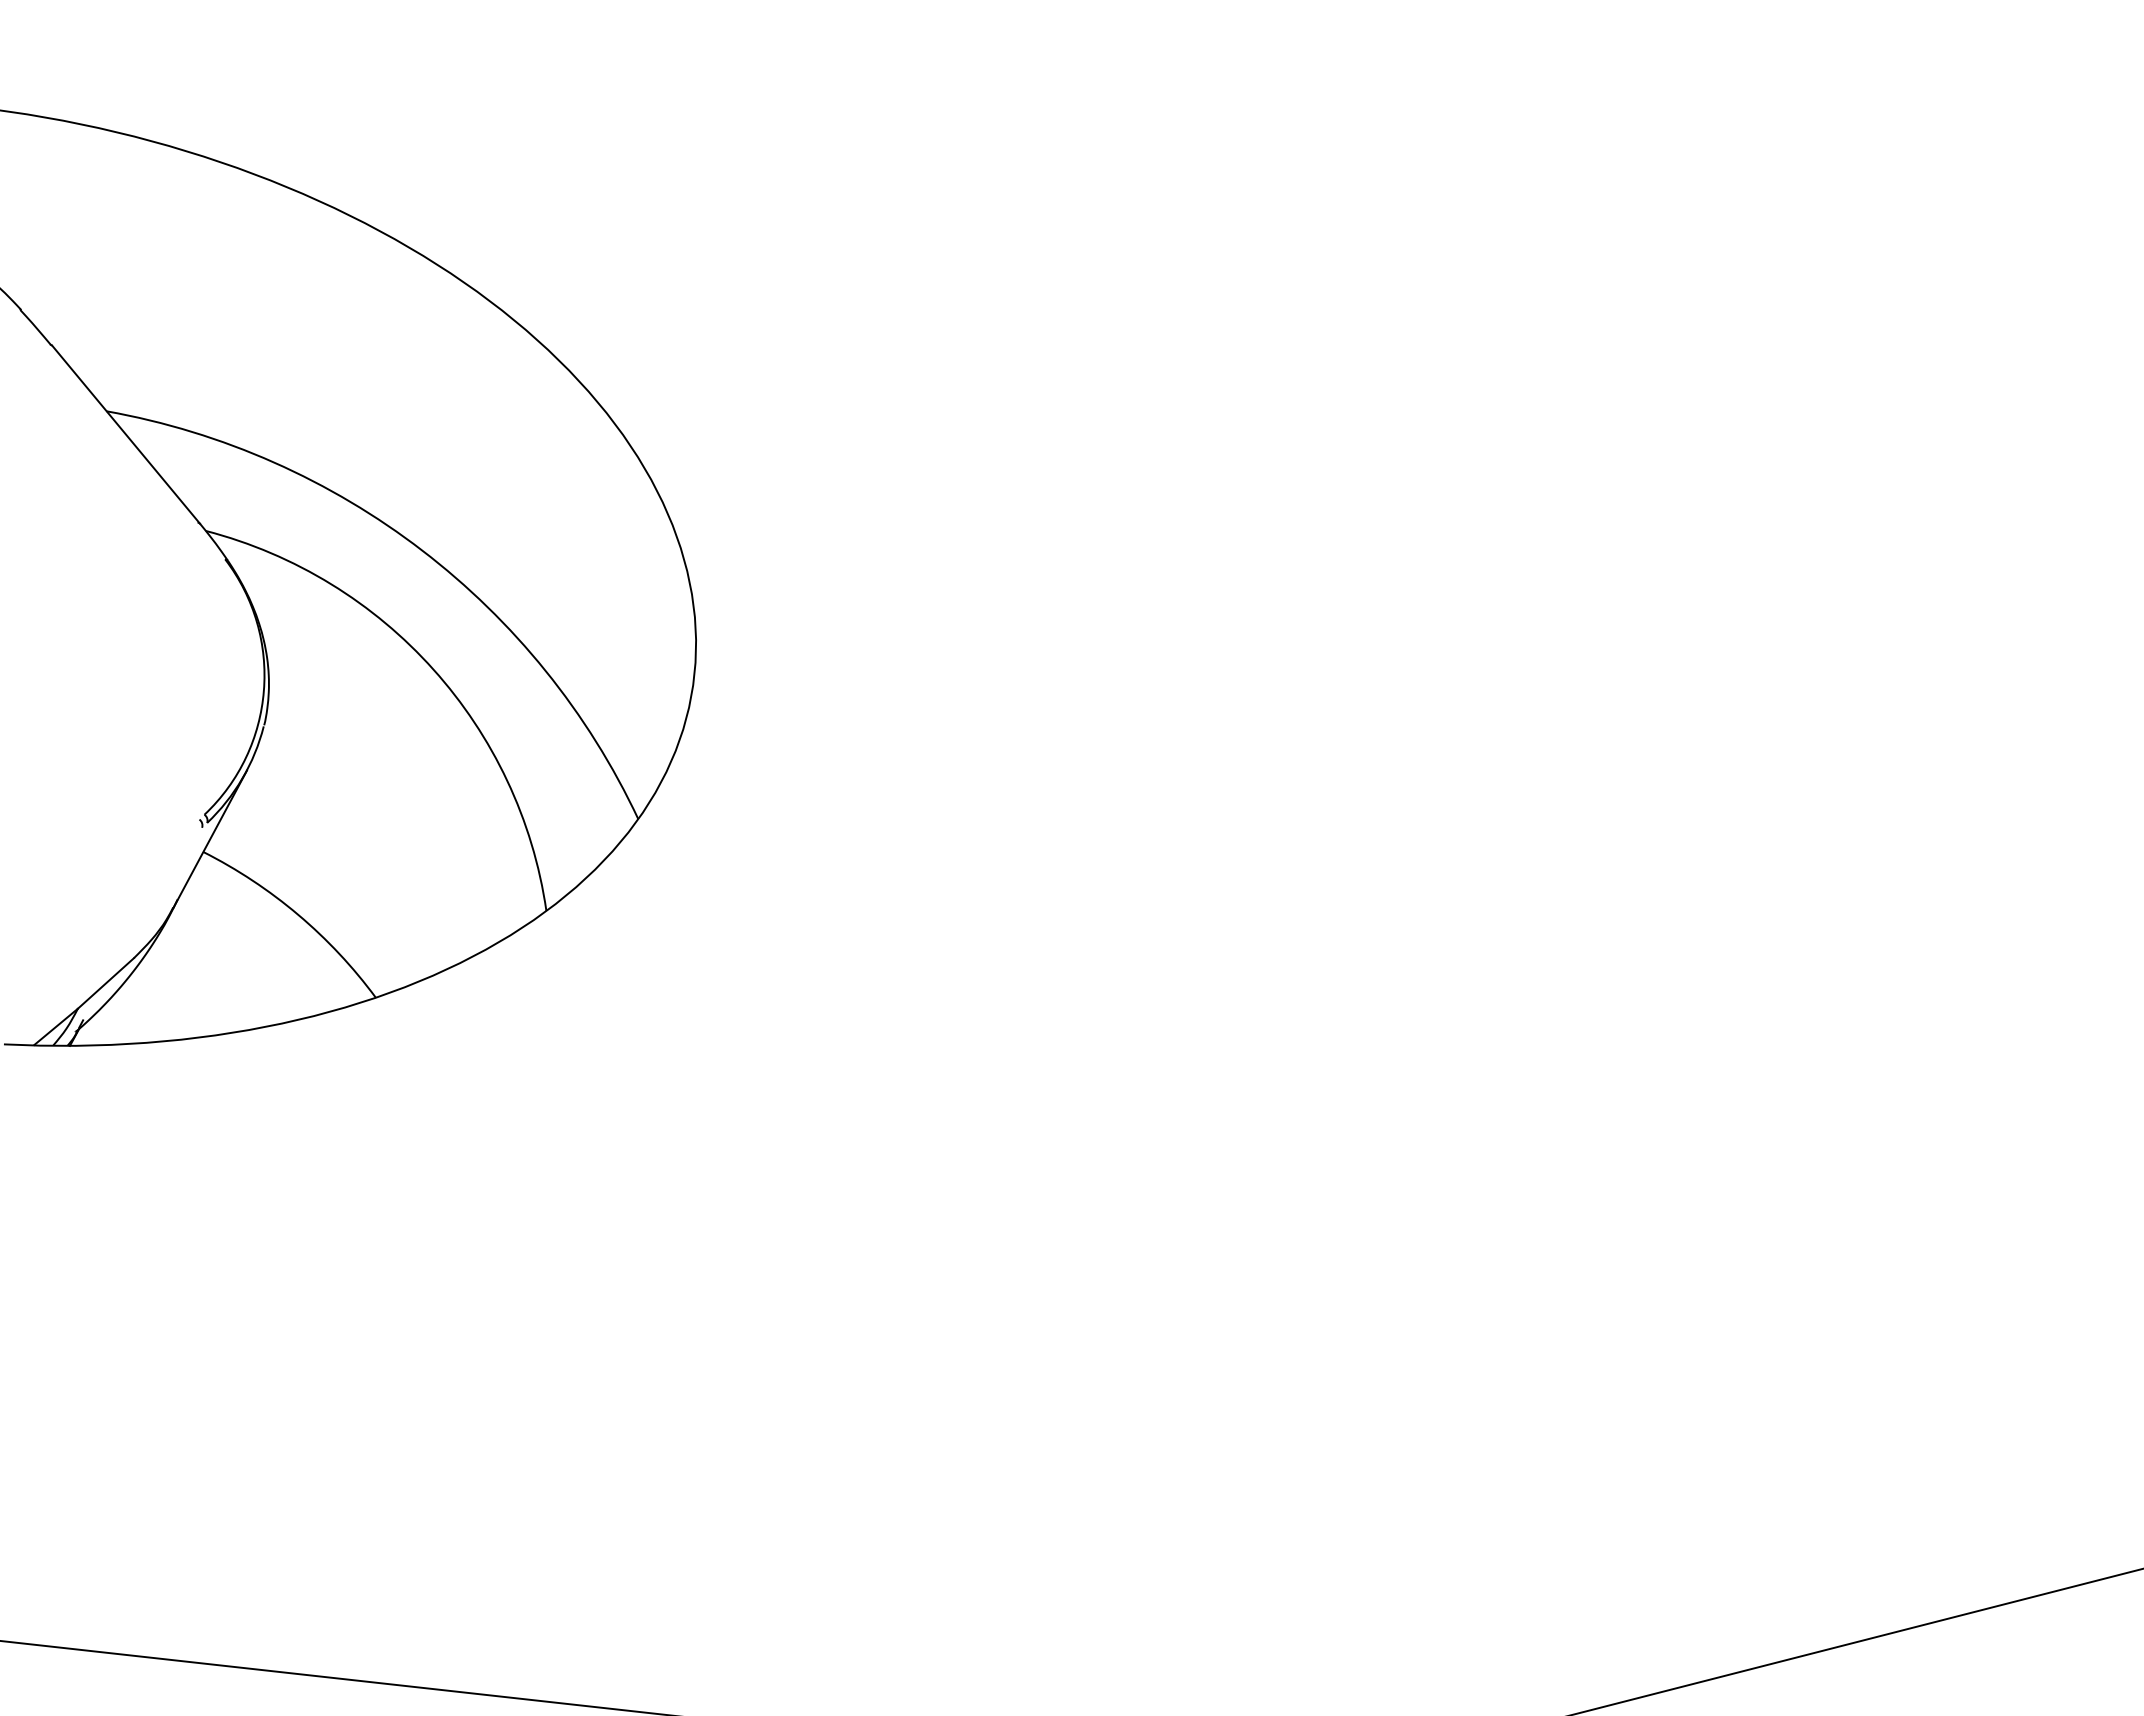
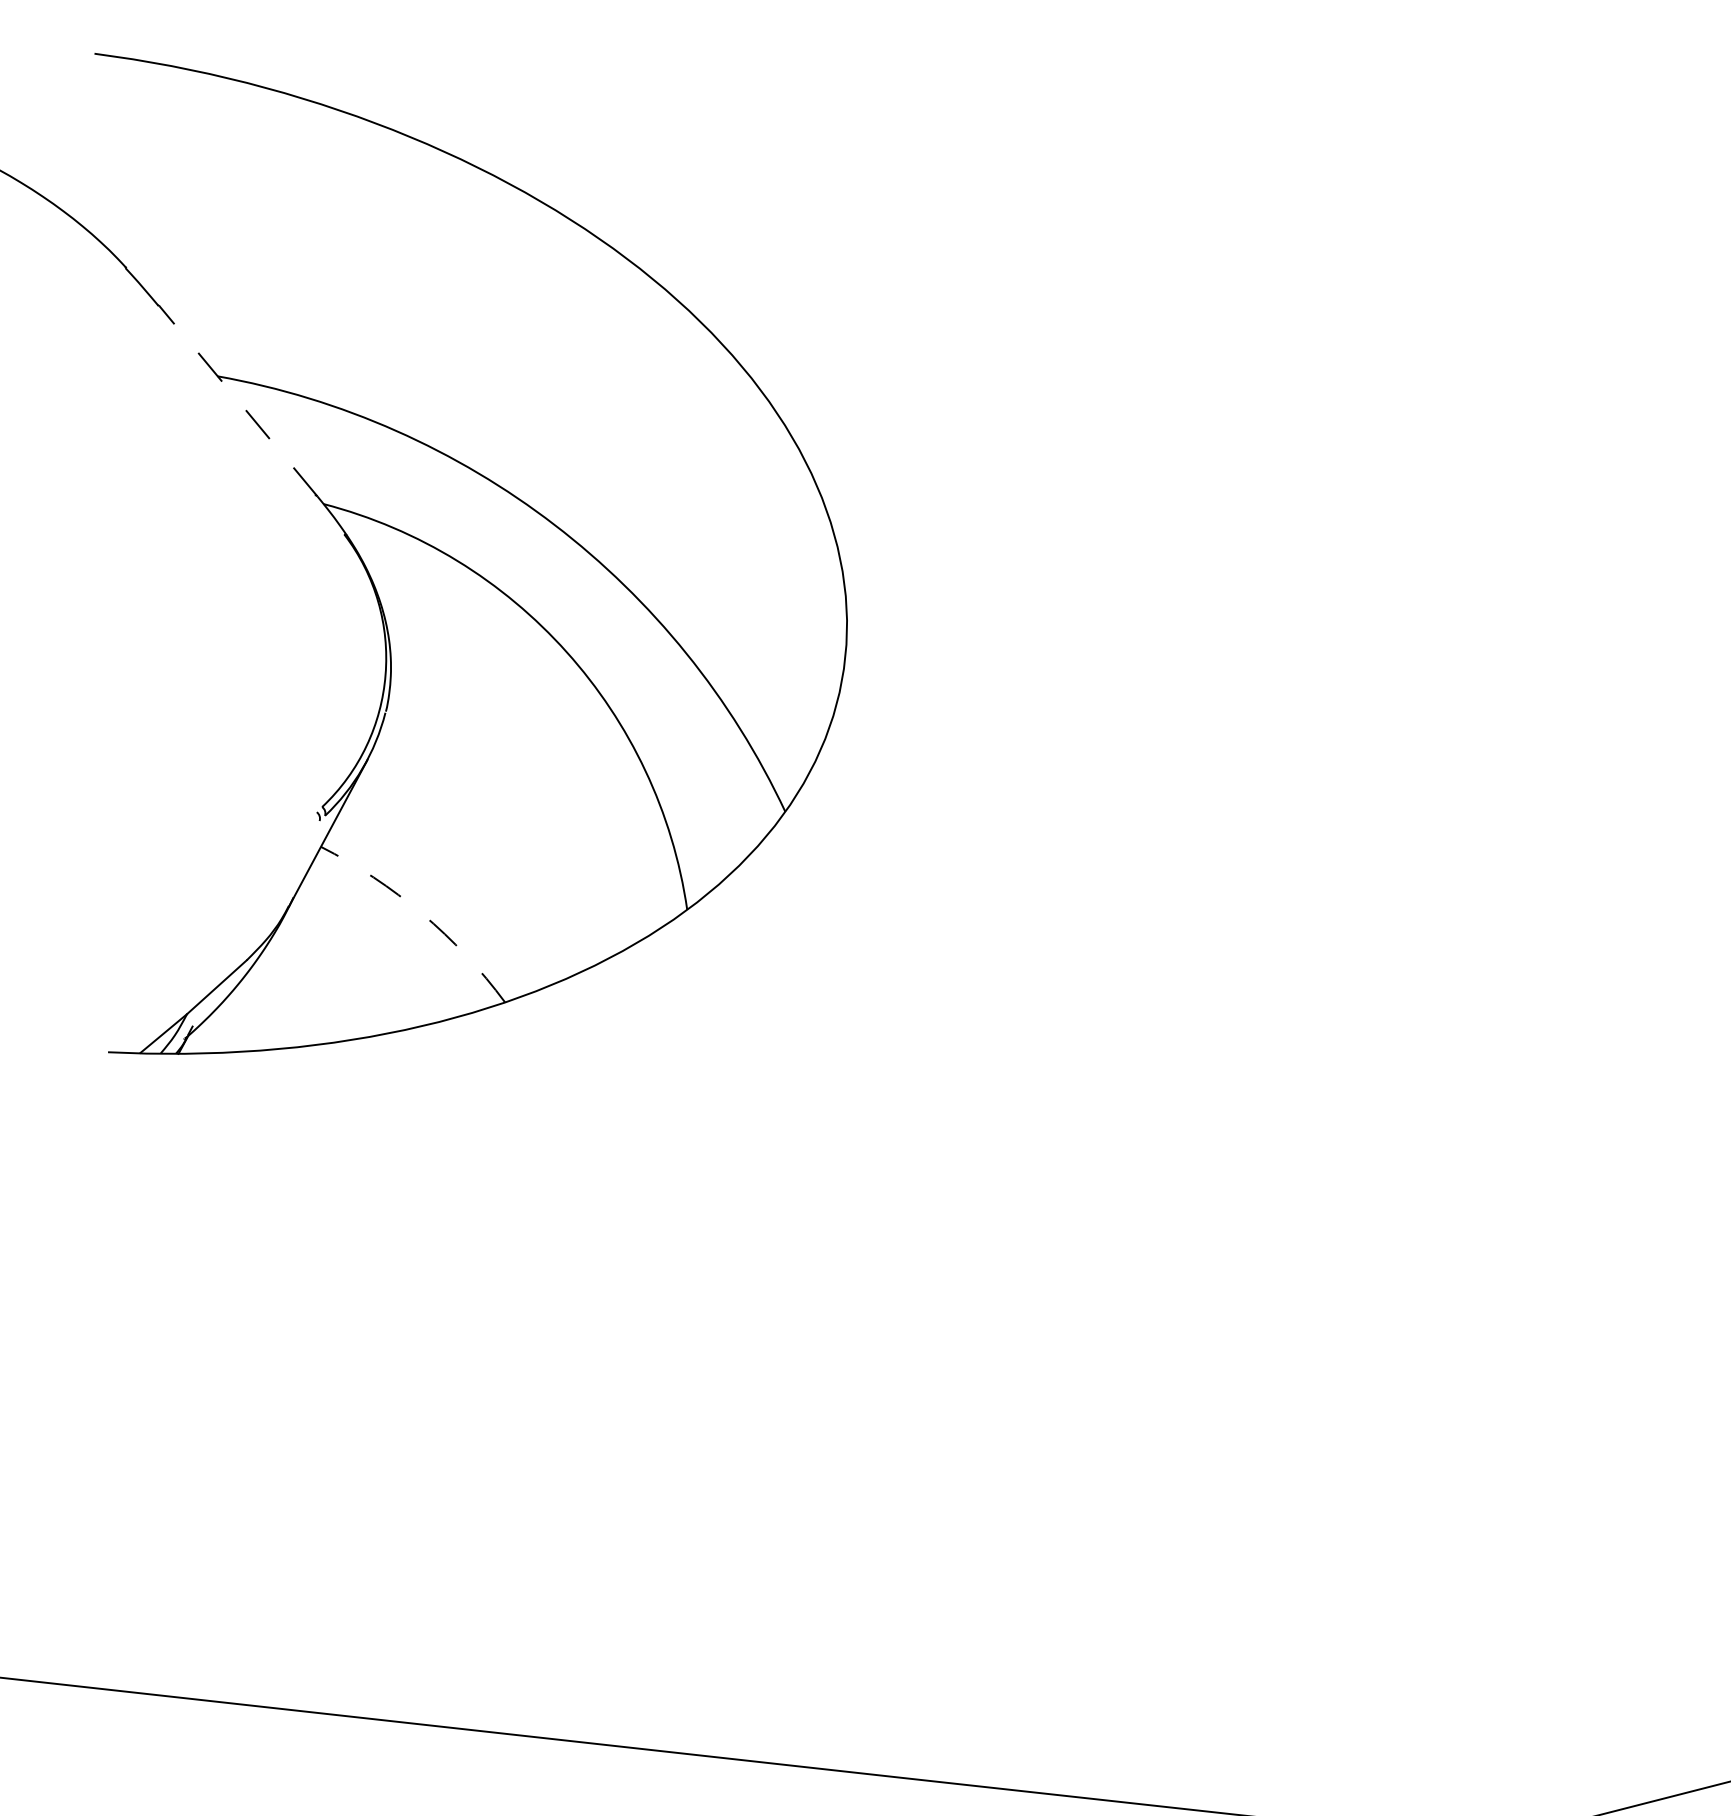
line: (126, 434) -> (238, 401), solid -> dashed
arc: (298, 914) -> (422, 913), solid -> dashed

